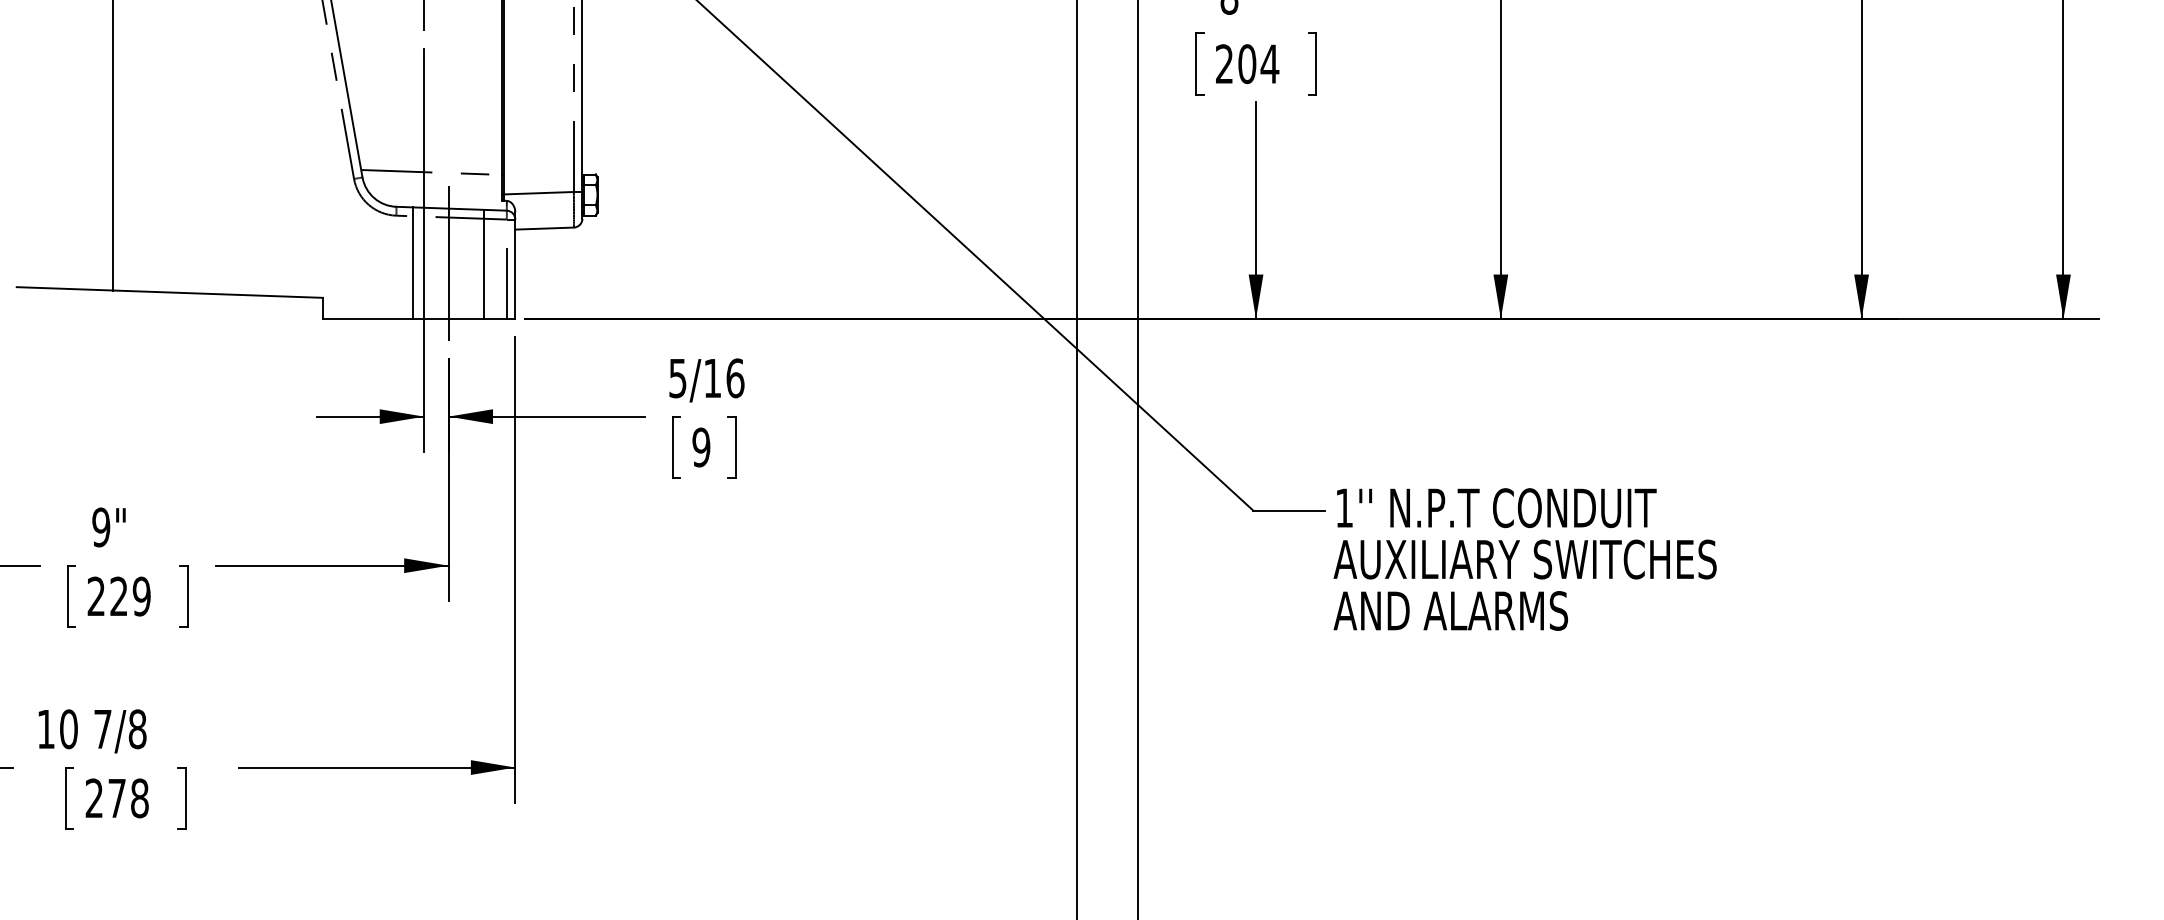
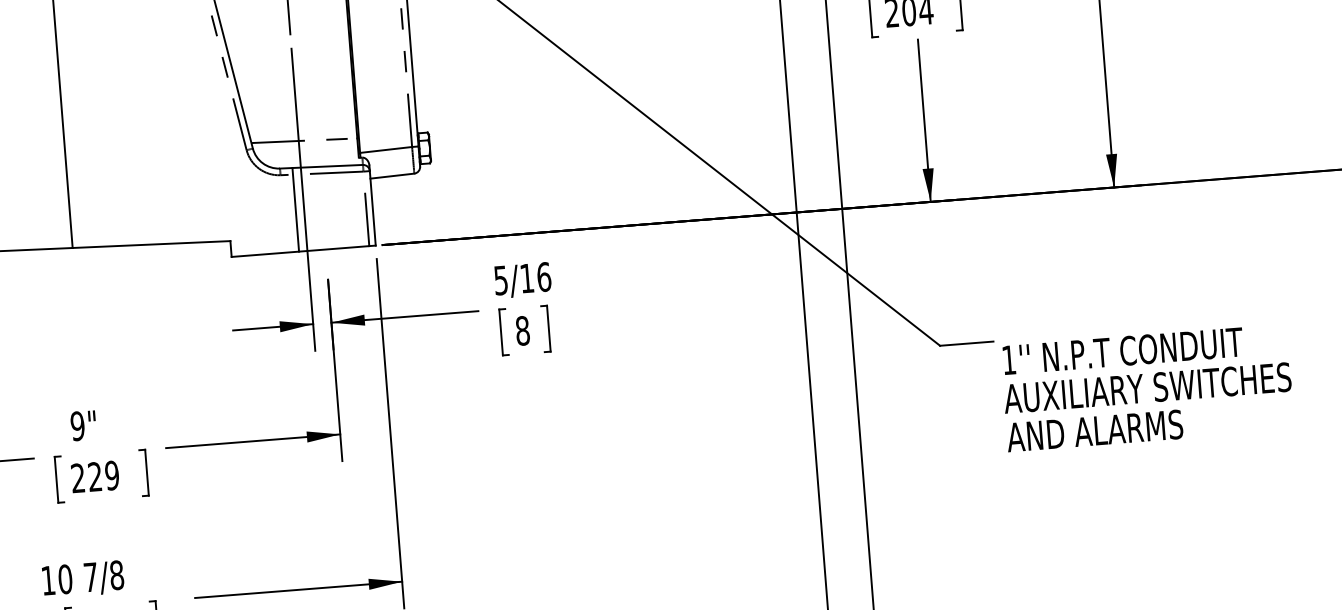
line: (448, 263) -> (322, 207), removed
line: (484, 263) -> (349, 205), removed
text: (701, 447) -> (522, 330), 9 -> 8
text: (1524, 559) -> (1147, 388), moved

